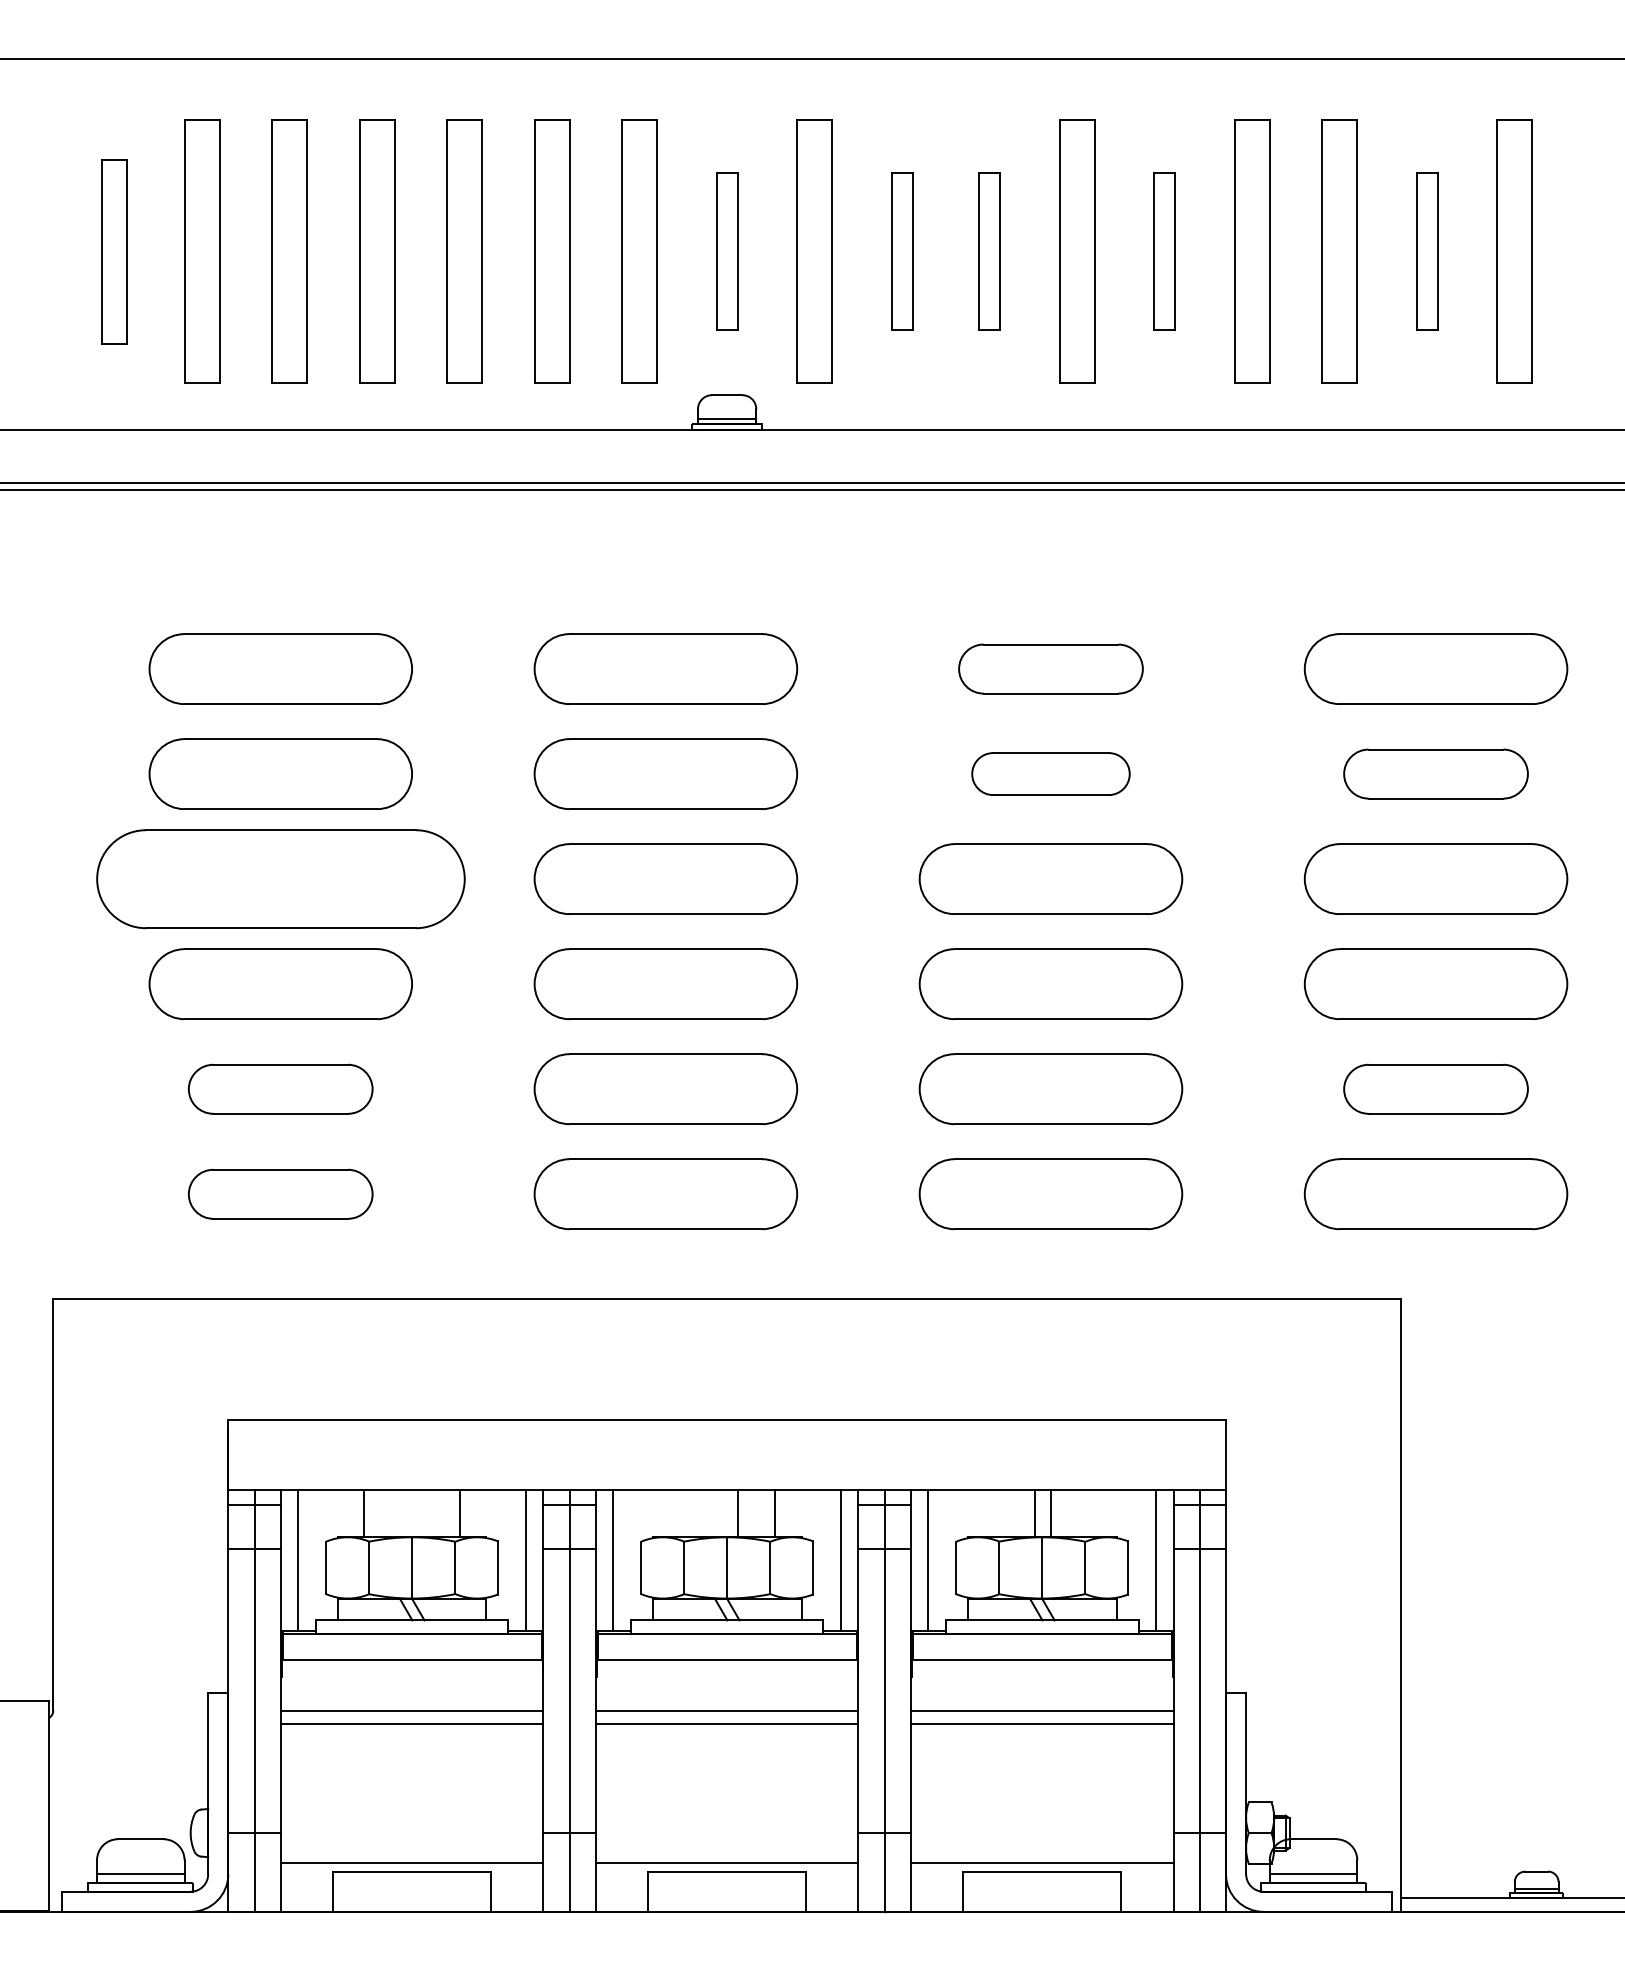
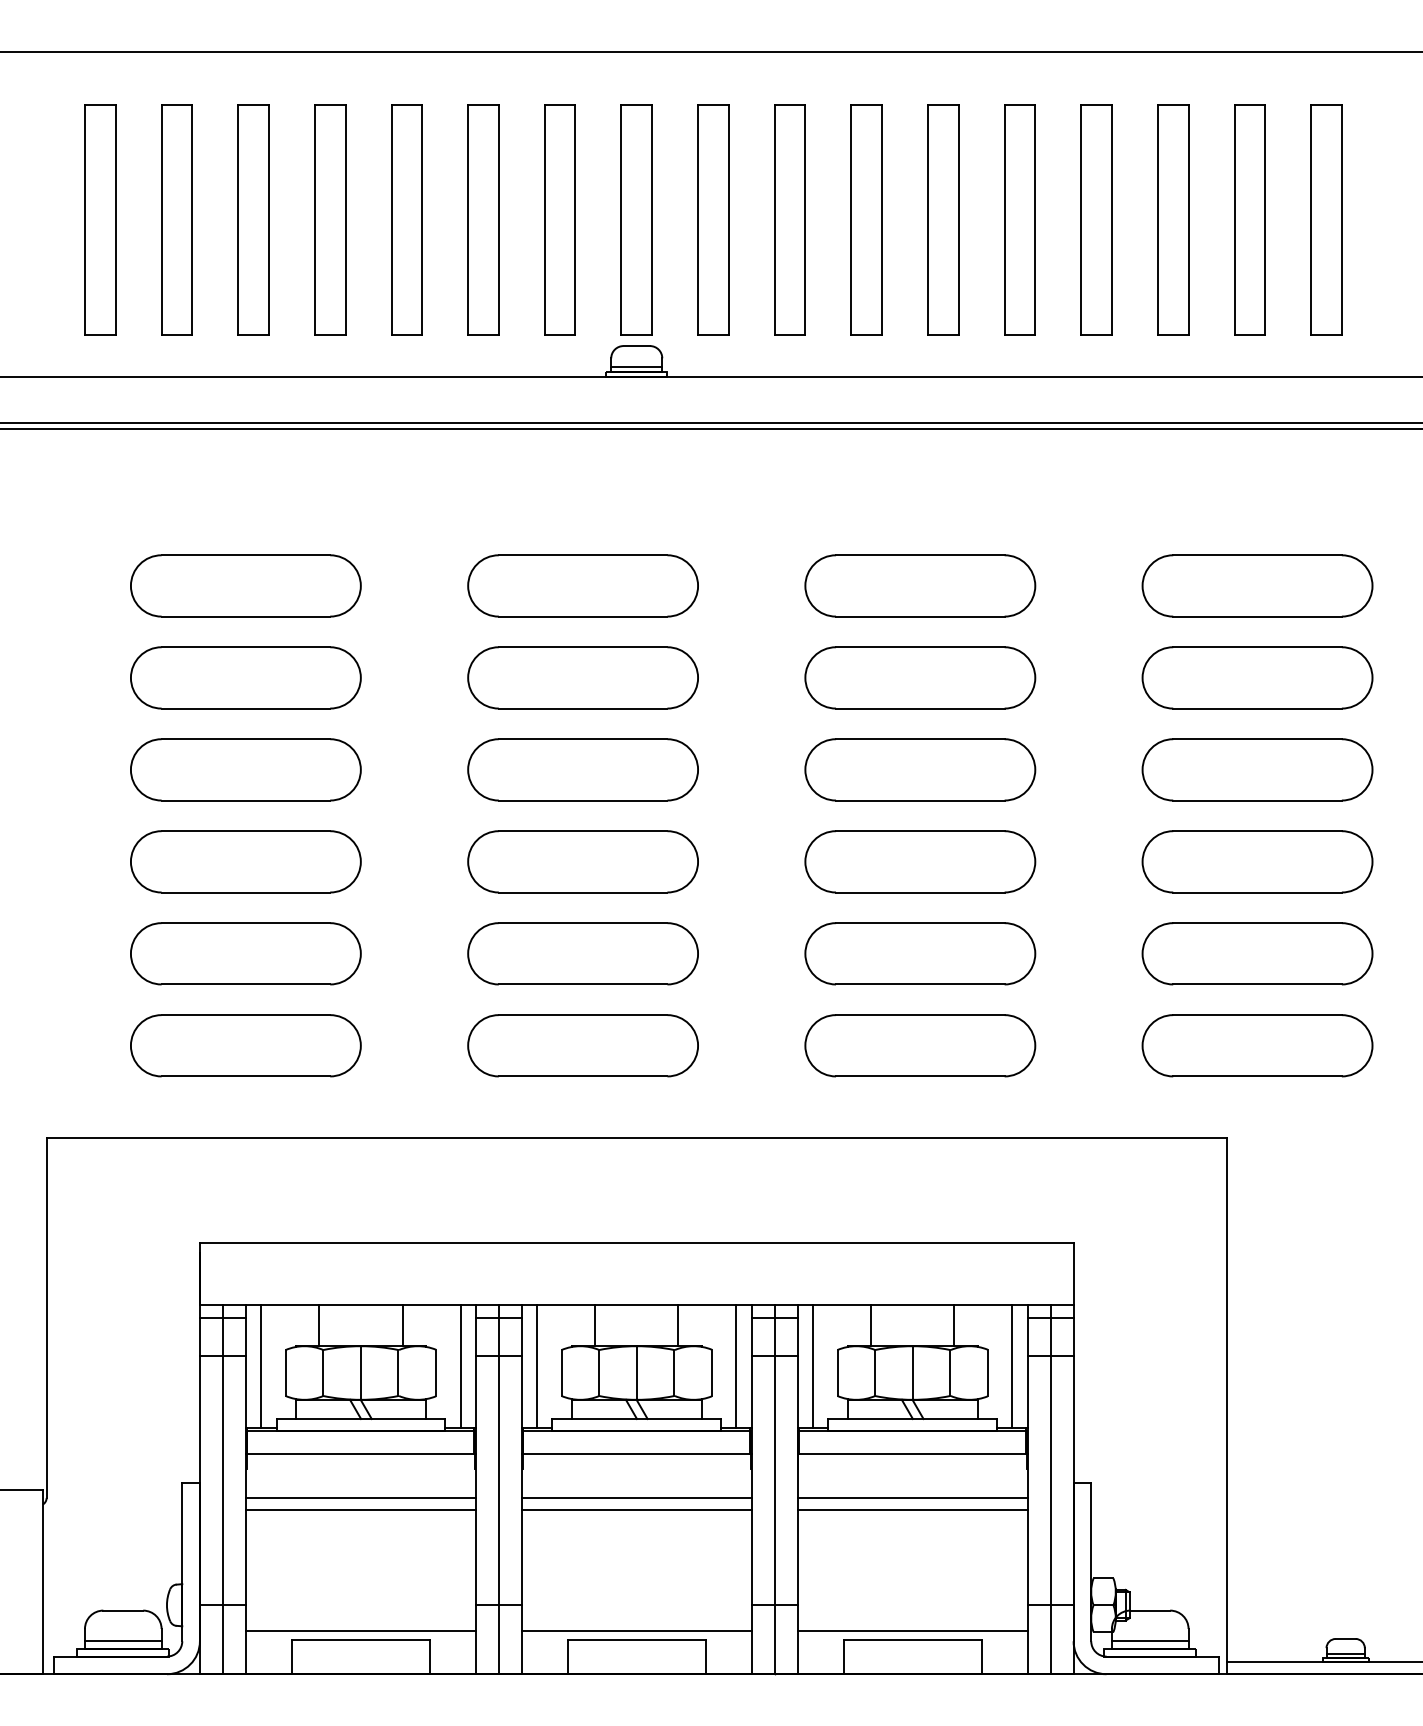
part: (114, 251) -> (100, 220), size x1.43
part: (727, 251) -> (637, 220), size x1.67
part: (902, 251) -> (790, 220), size x1.67
part: (989, 251) -> (866, 220), size x1.67
part: (1164, 251) -> (1019, 220), size x1.67
part: (1427, 251) -> (1250, 220), size x1.67
part: (1050, 668) -> (919, 585), size x1.43
part: (1050, 773) -> (919, 677), size x1.67
part: (1435, 773) -> (1257, 677), size x1.43
part: (280, 878) -> (245, 769), size x0.71
part: (280, 1089) -> (245, 954), size x1.43
part: (1435, 1089) -> (1257, 954), size x1.43
part: (280, 1194) -> (245, 1046), size x1.43
line: (737, 1513) -> (595, 1325), moved
line: (1034, 1513) -> (954, 1325), moved
line: (1050, 1513) -> (870, 1325), moved

